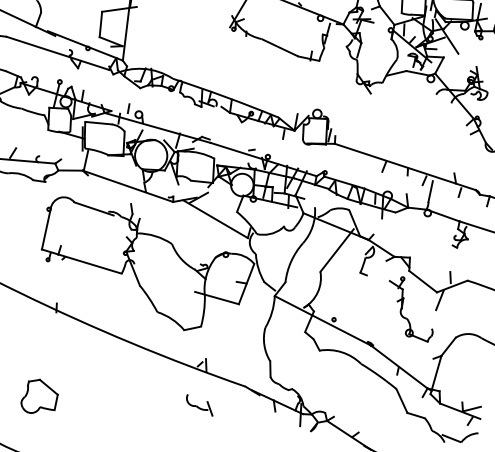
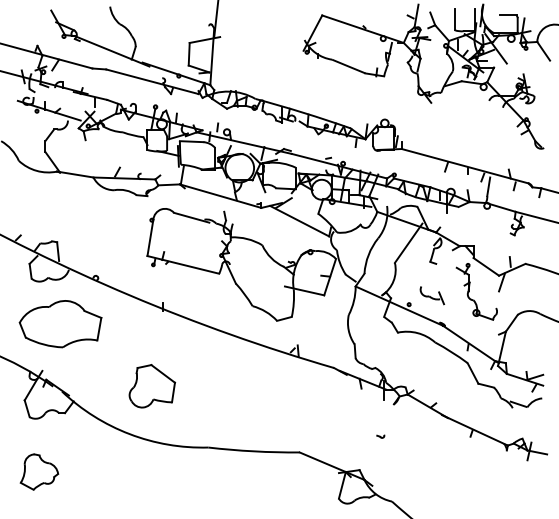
part: (39, 396) -> (152, 386), size x1.43
part: (199, 405) -> (432, 295), moved

